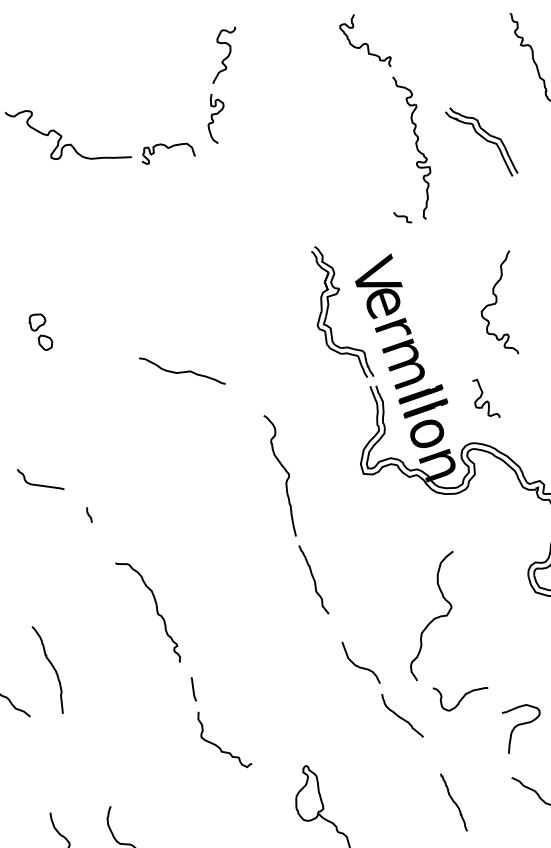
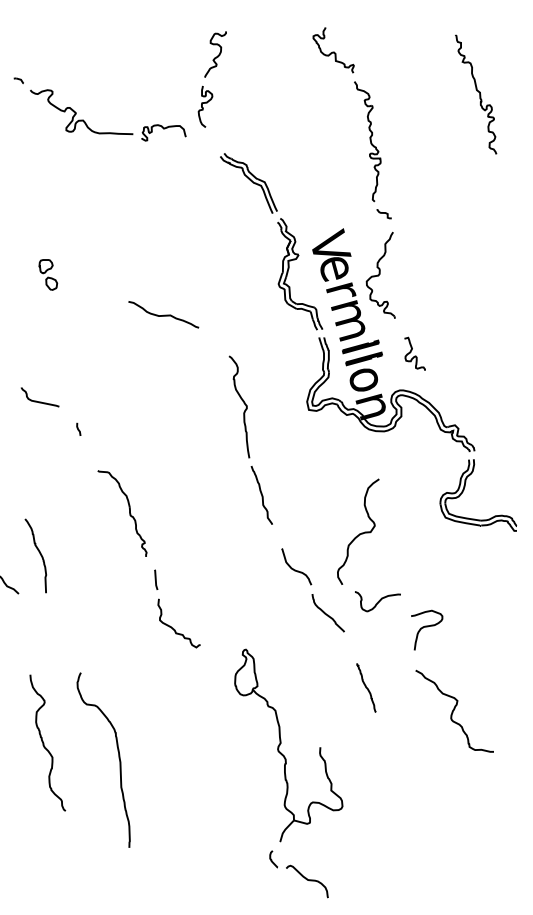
part: (481, 142) -> (248, 183), moved
curve: (401, 217) -> (383, 213), moved
part: (497, 302) -> (380, 274), moved

